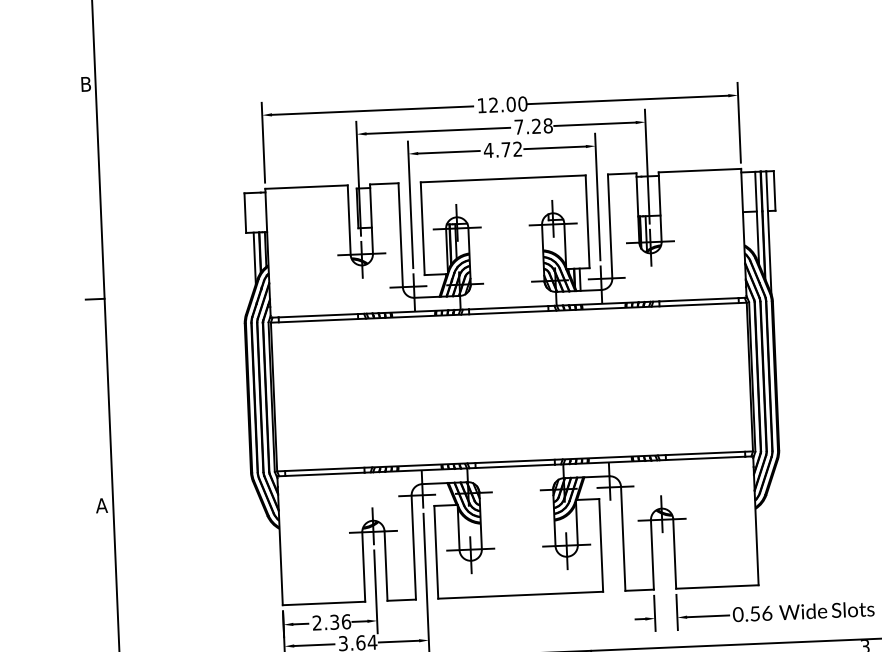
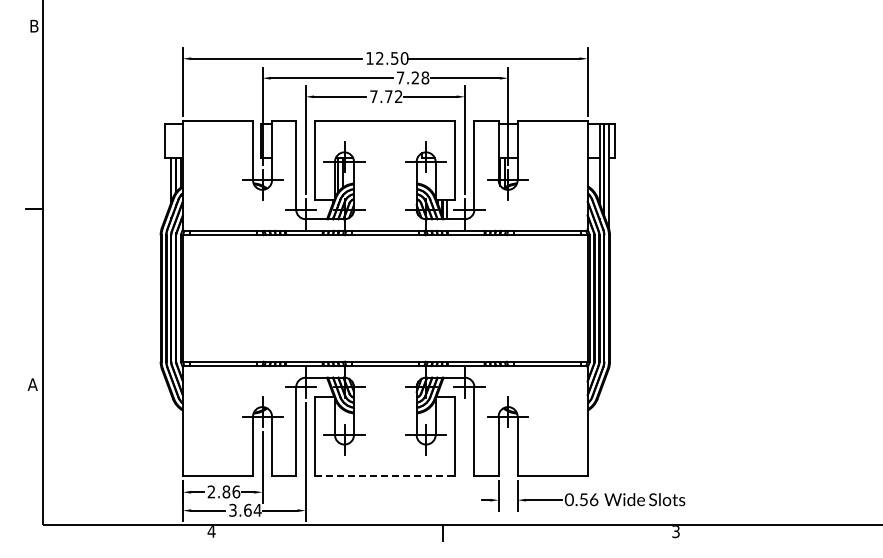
text: (510, 104) -> (394, 58), 12.00 -> 12.50
text: (488, 150) -> (373, 96), 4.72 -> 7.72
line: (520, 595) -> (385, 475), solid -> dashed
text: (334, 621) -> (226, 491), 2.36 -> 2.86

